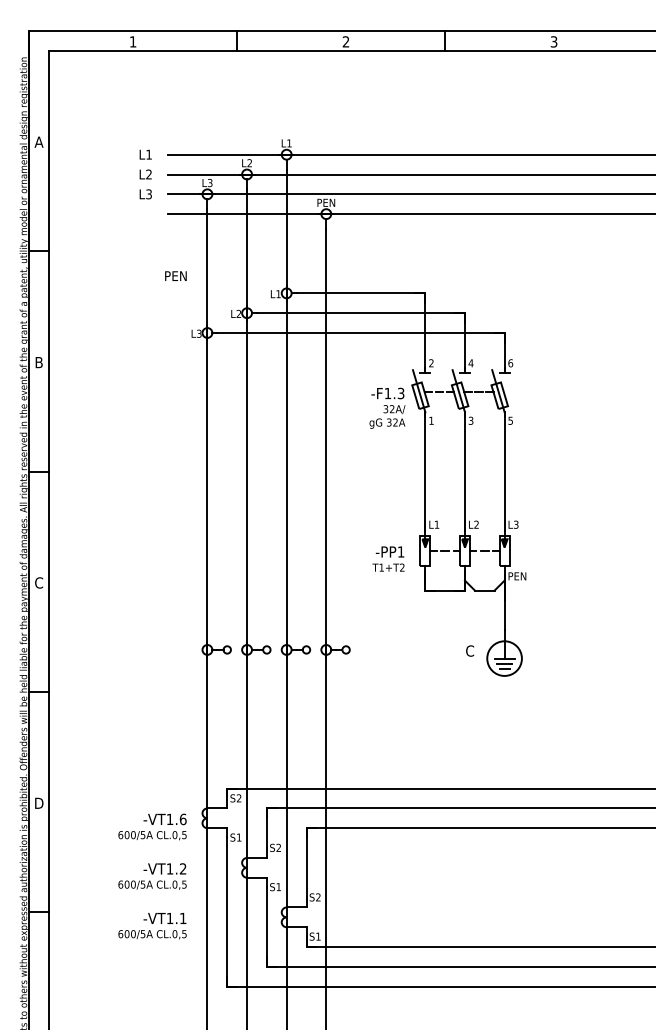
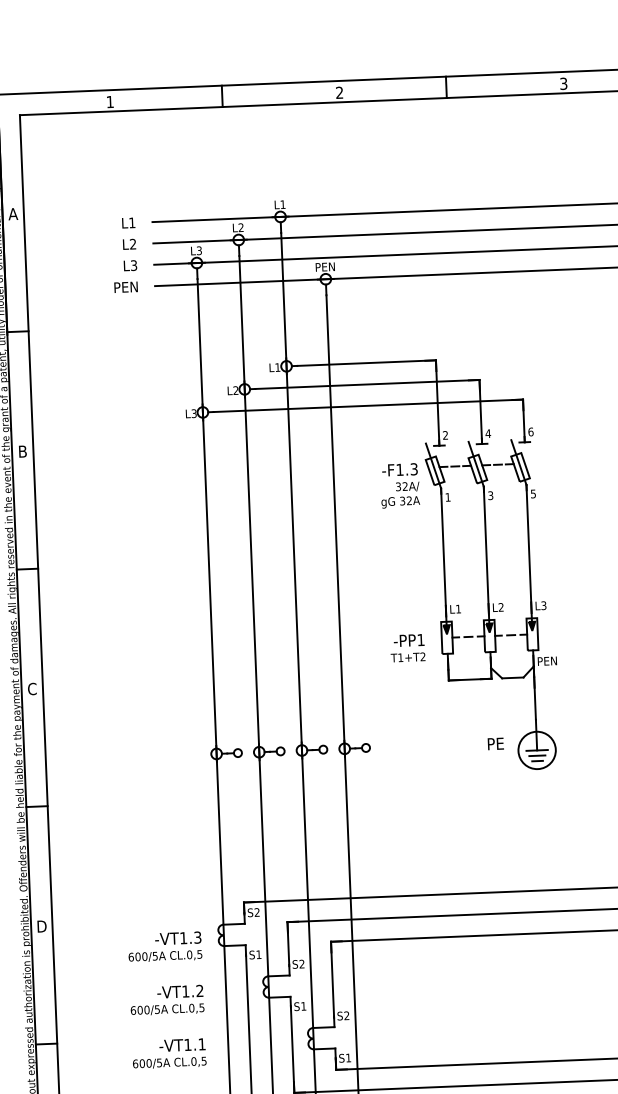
text: (175, 275) -> (125, 286), moved
text: (466, 650) -> (495, 743), C -> PE
text: (182, 819) -> (197, 937), -VT1.6 -> -VT1.3

